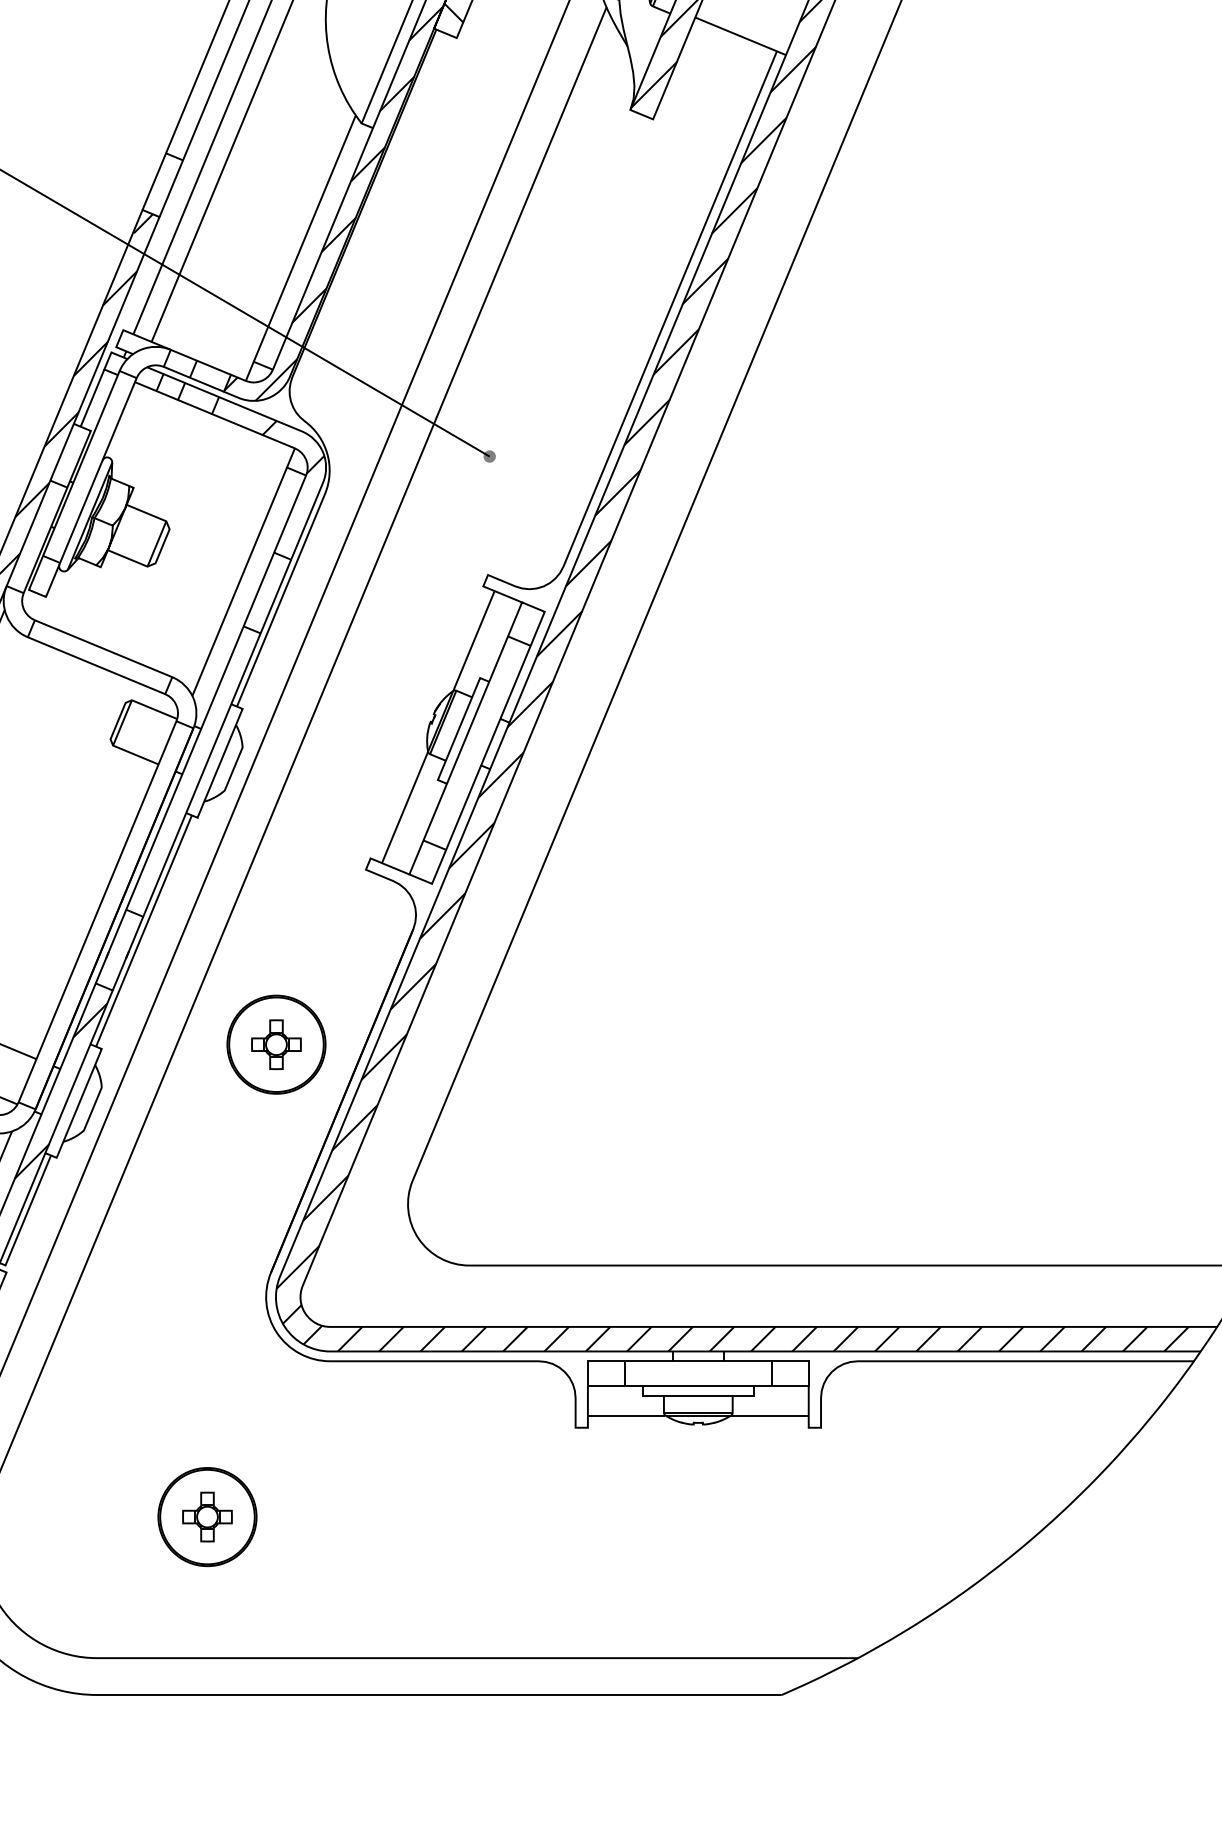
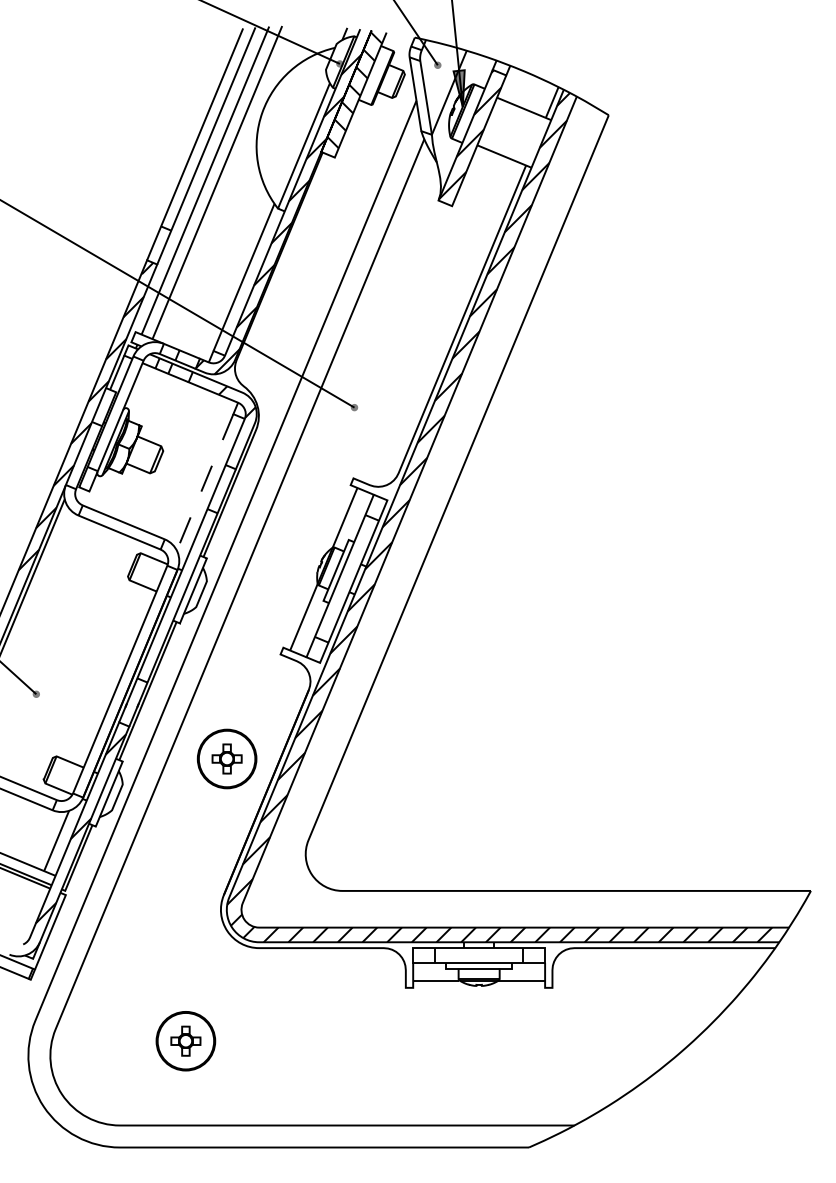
line: (240, 581) -> (205, 482), solid -> dashed

